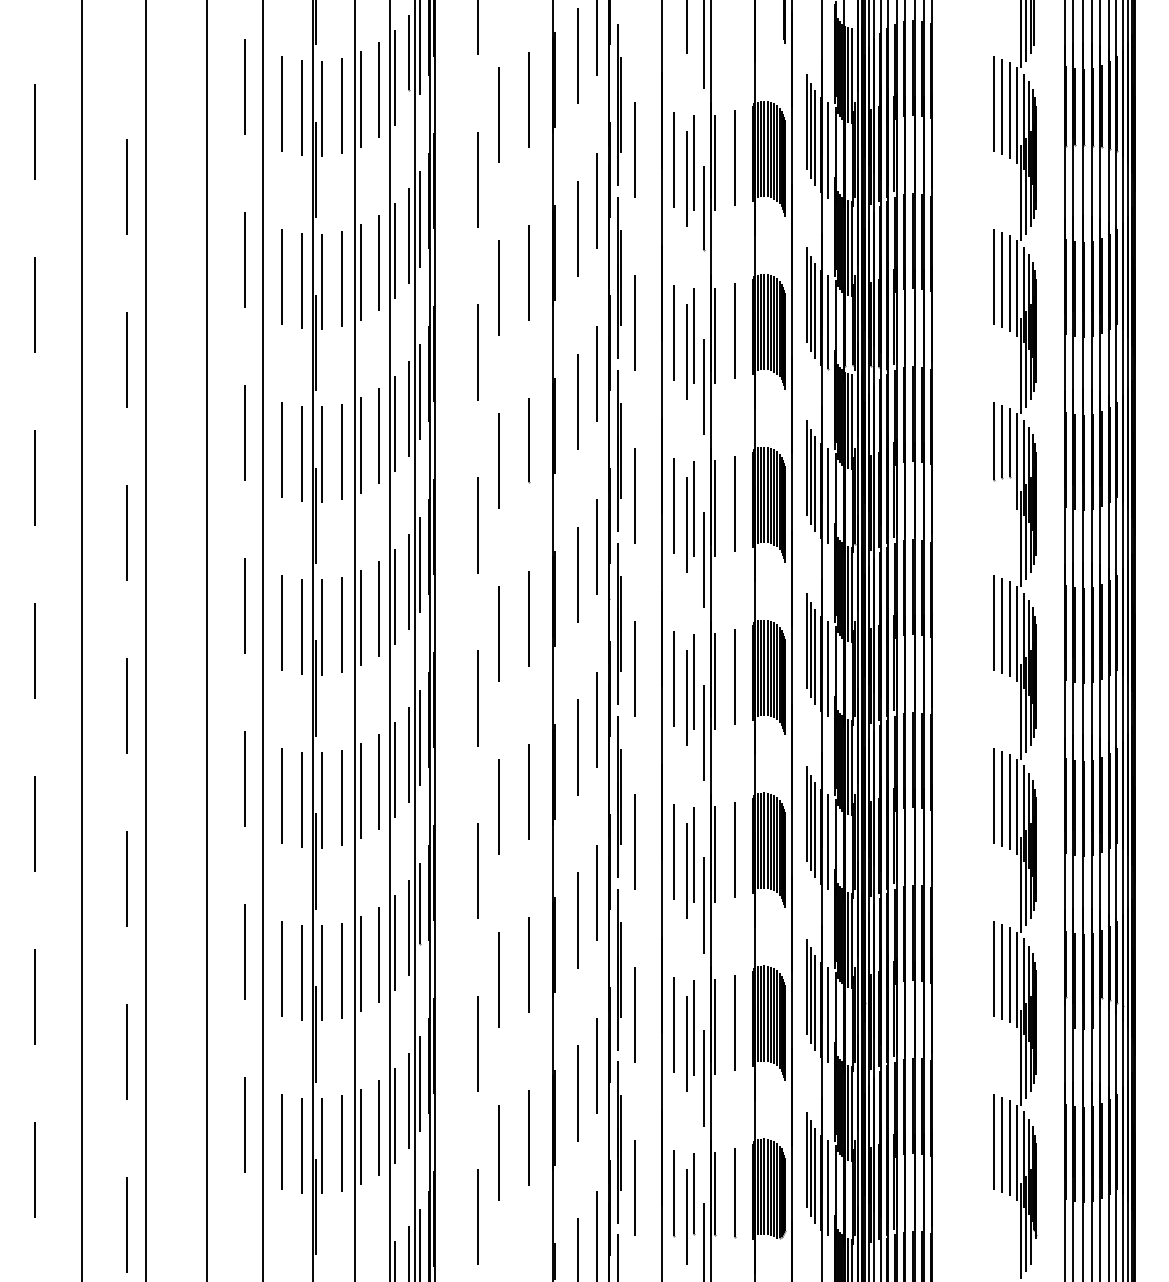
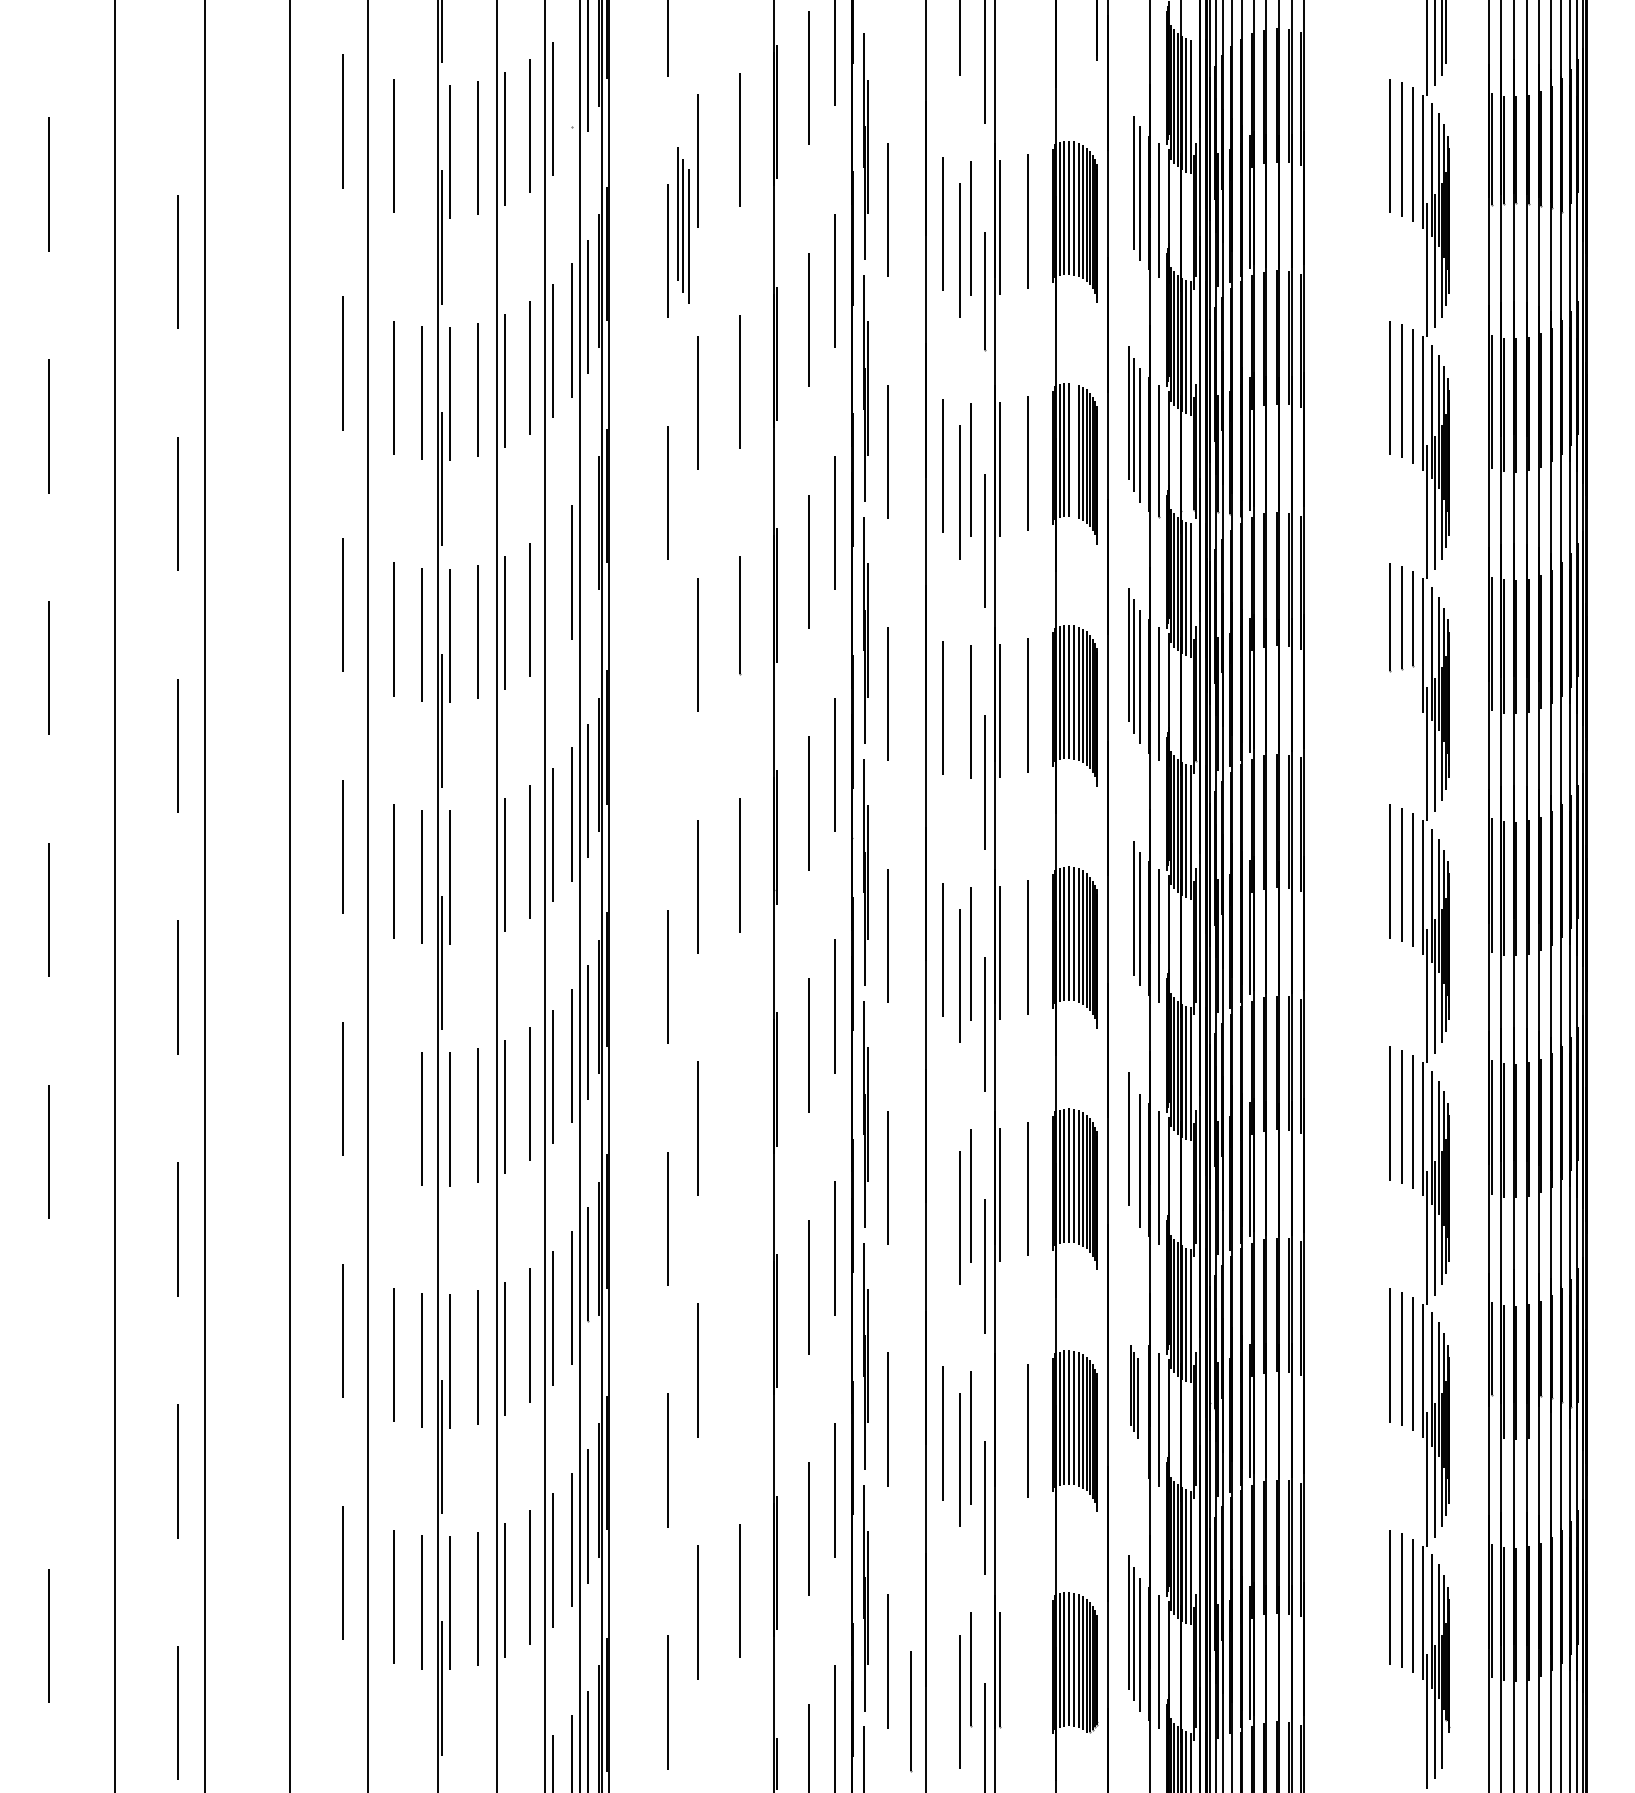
line: (409, 52) -> (572, 73), removed
line: (301, 107) -> (421, 150), removed
line: (807, 122) -> (1129, 171), removed
part: (488, 161) -> (683, 225), added
line: (767, 322) -> (1073, 450), removed
line: (420, 392) -> (587, 548), removed
line: (394, 423) -> (552, 592), removed
line: (477, 525) -> (667, 734), removed
line: (686, 525) -> (960, 734), removed
line: (341, 624) -> (477, 873), removed
line: (807, 641) -> (1129, 896), removed
line: (528, 791) -> (739, 1107), removed
line: (282, 796) -> (394, 1113), removed
line: (810, 822) -> (1133, 1150), removed
line: (673, 851) -> (942, 1191), removed
line: (315, 861) -> (441, 1204), removed
line: (528, 964) -> (739, 1349), removed
part: (811, 994) -> (1134, 1391), size x0.6
line: (34, 996) -> (48, 1393), removed
line: (715, 1027) -> (1000, 1436), removed
line: (674, 1193) -> (911, 1711), moved
line: (735, 1193) -> (1028, 1668), removed

